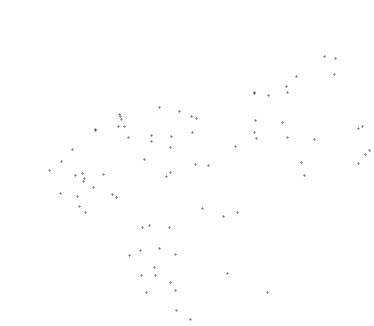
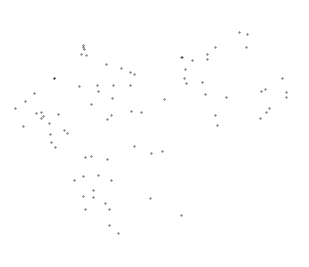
part: (120, 120) -> (83, 50), moved
part: (255, 129) -> (185, 76), moved
part: (170, 142) -> (112, 92), size x1.6
part: (80, 204) -> (52, 140), moved

